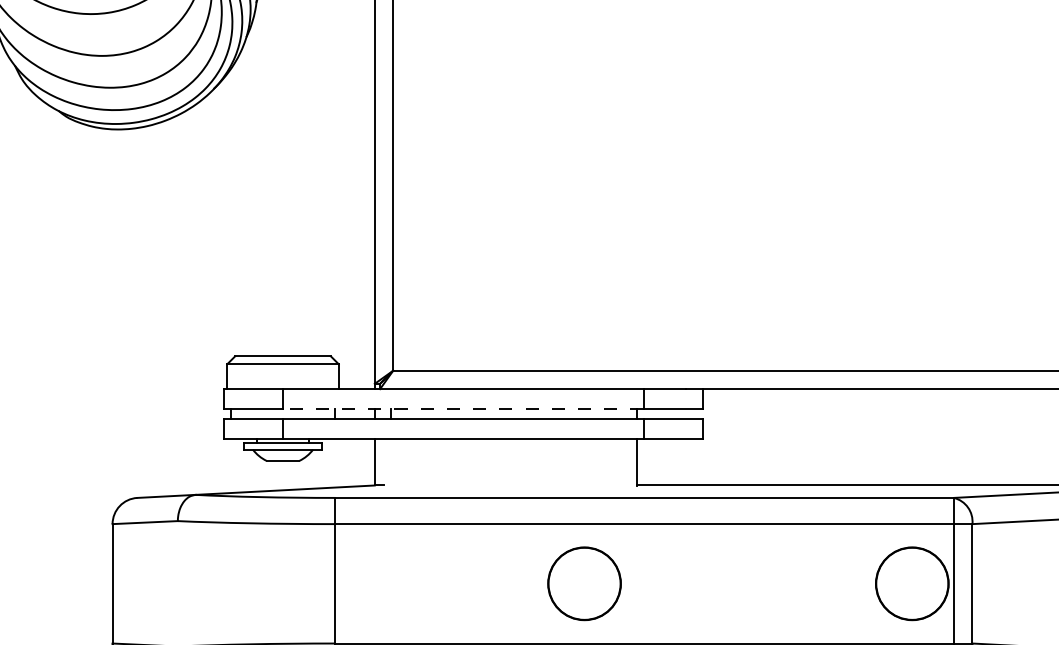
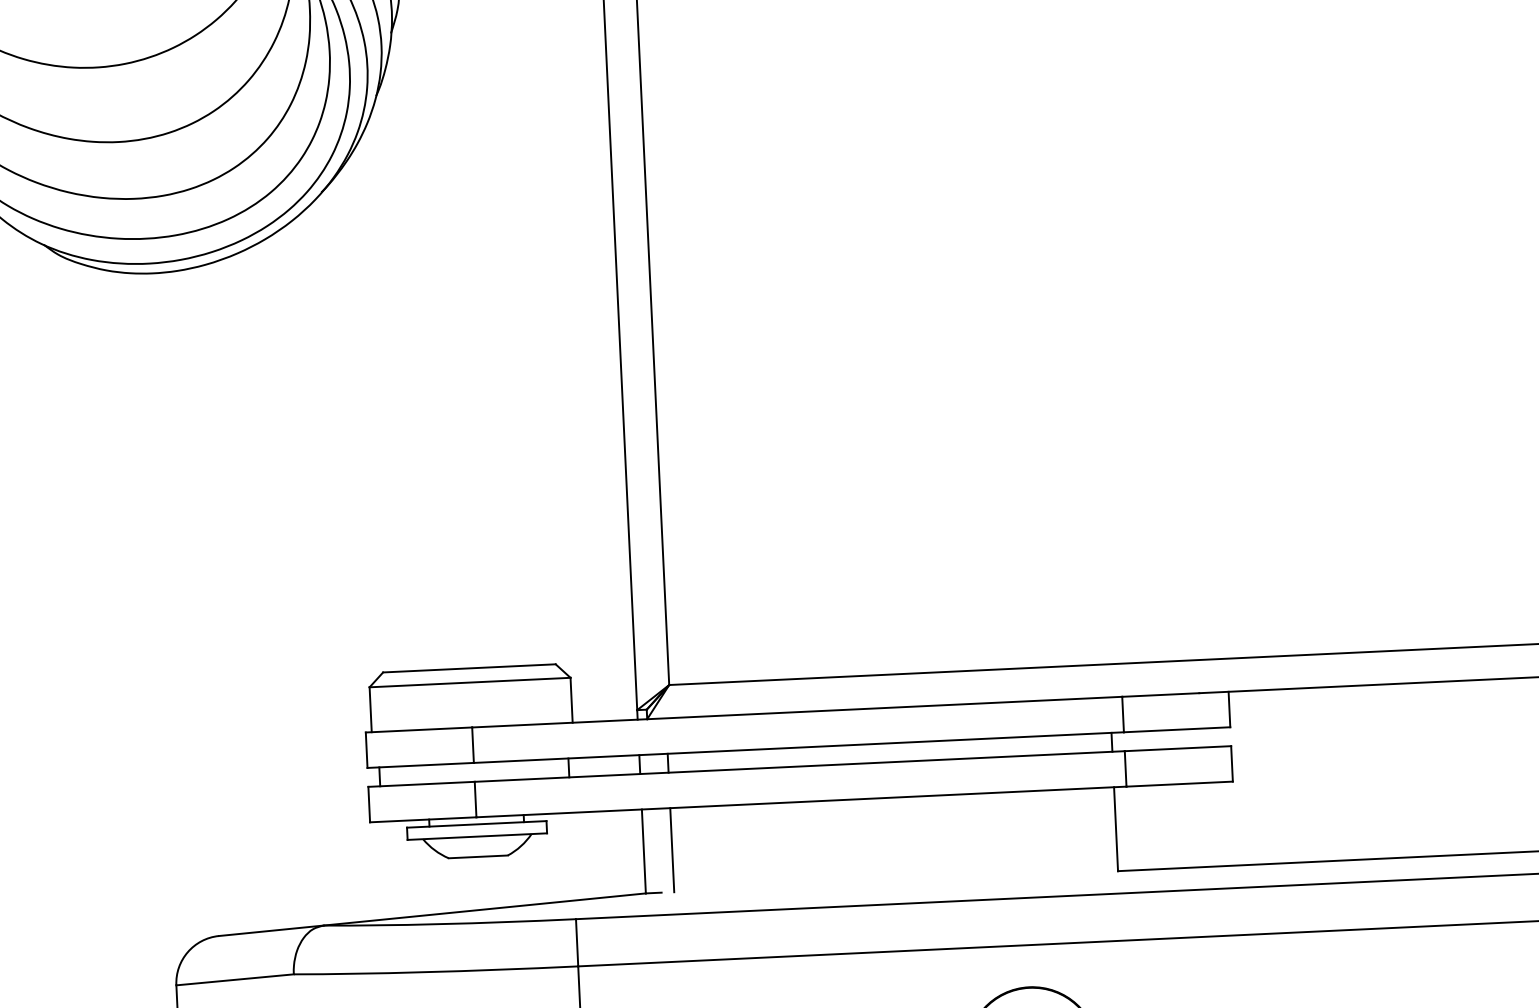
line: (462, 408) -> (797, 747), dashed -> solid
line: (390, 461) -> (672, 848), added

